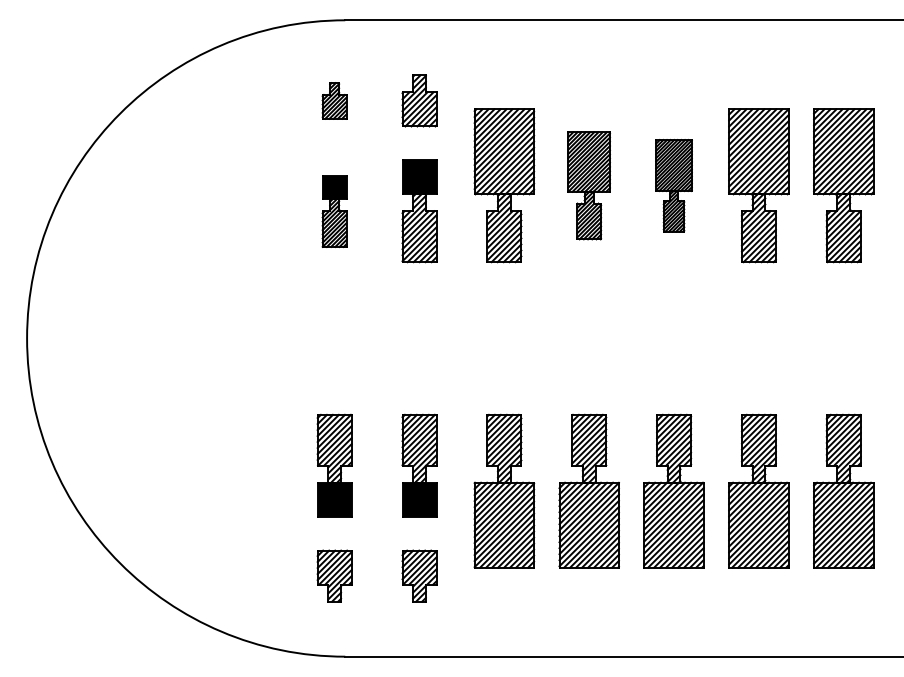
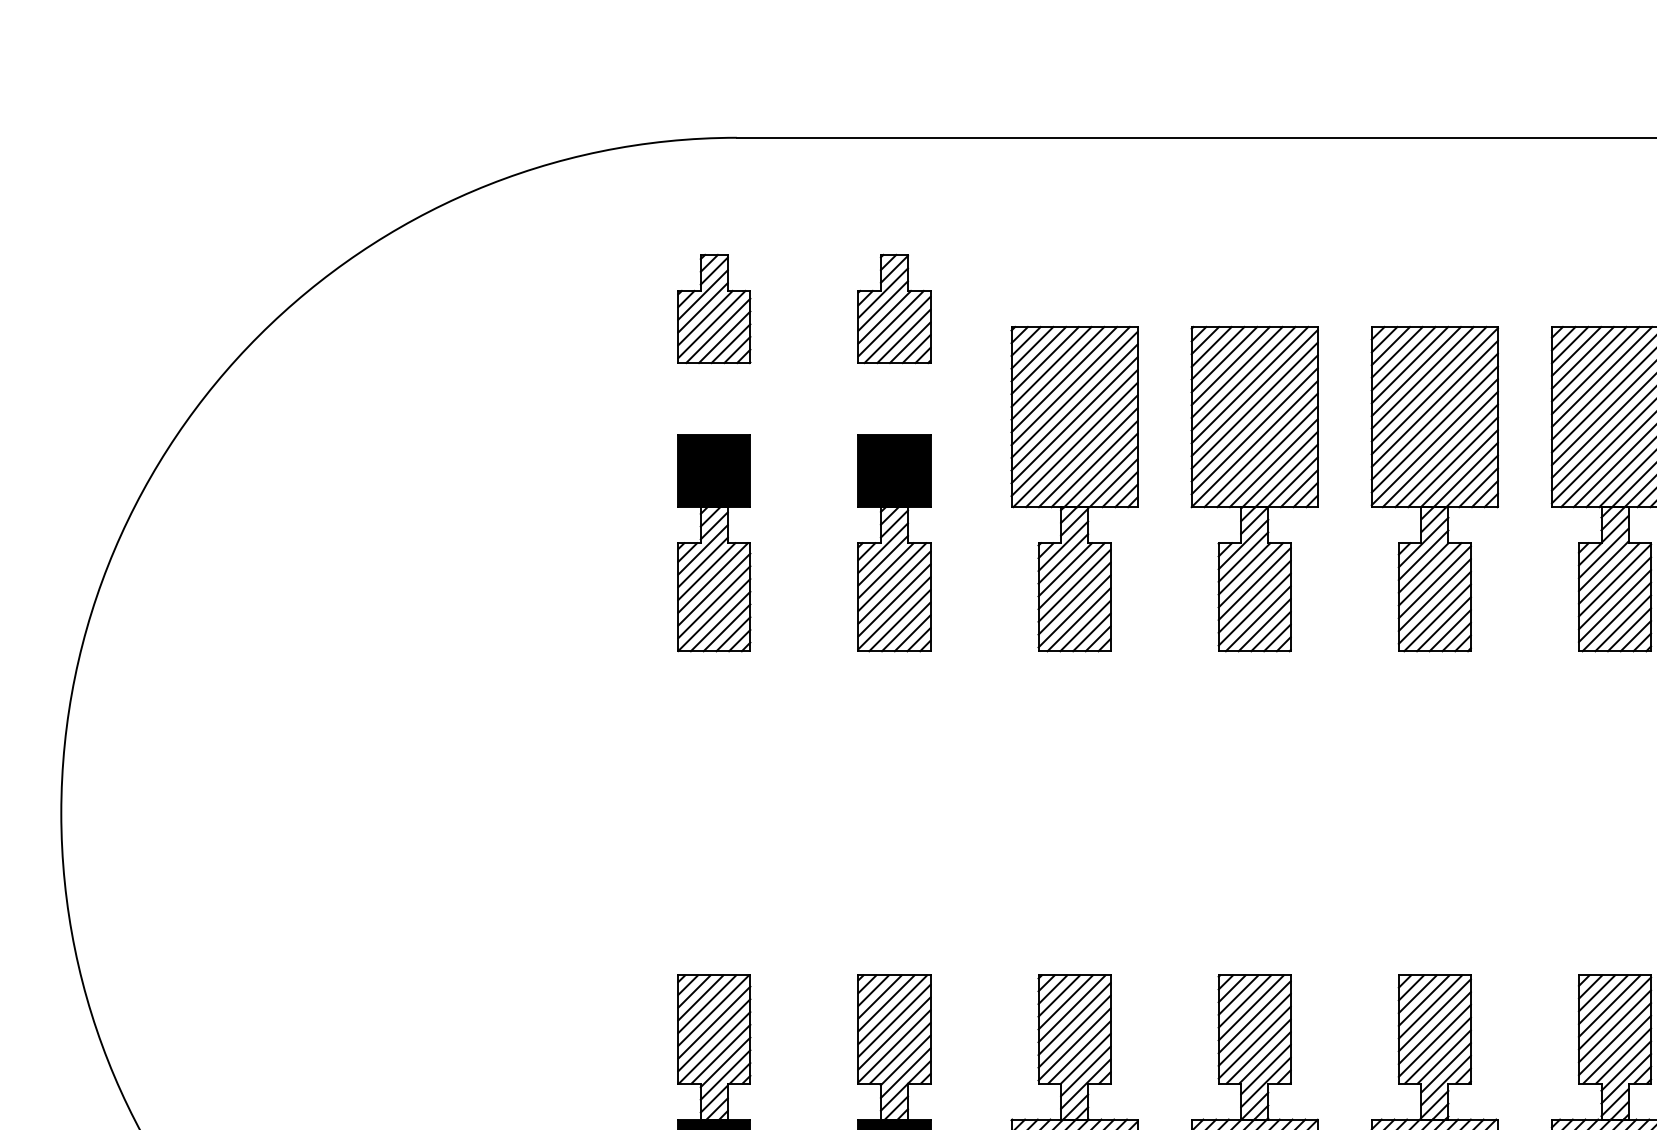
part: (334, 100) -> (713, 308), size x1.43
part: (588, 185) -> (1253, 488), size x1.43
part: (673, 185) -> (1433, 488), size x1.67
part: (334, 211) -> (713, 543), size x1.43

